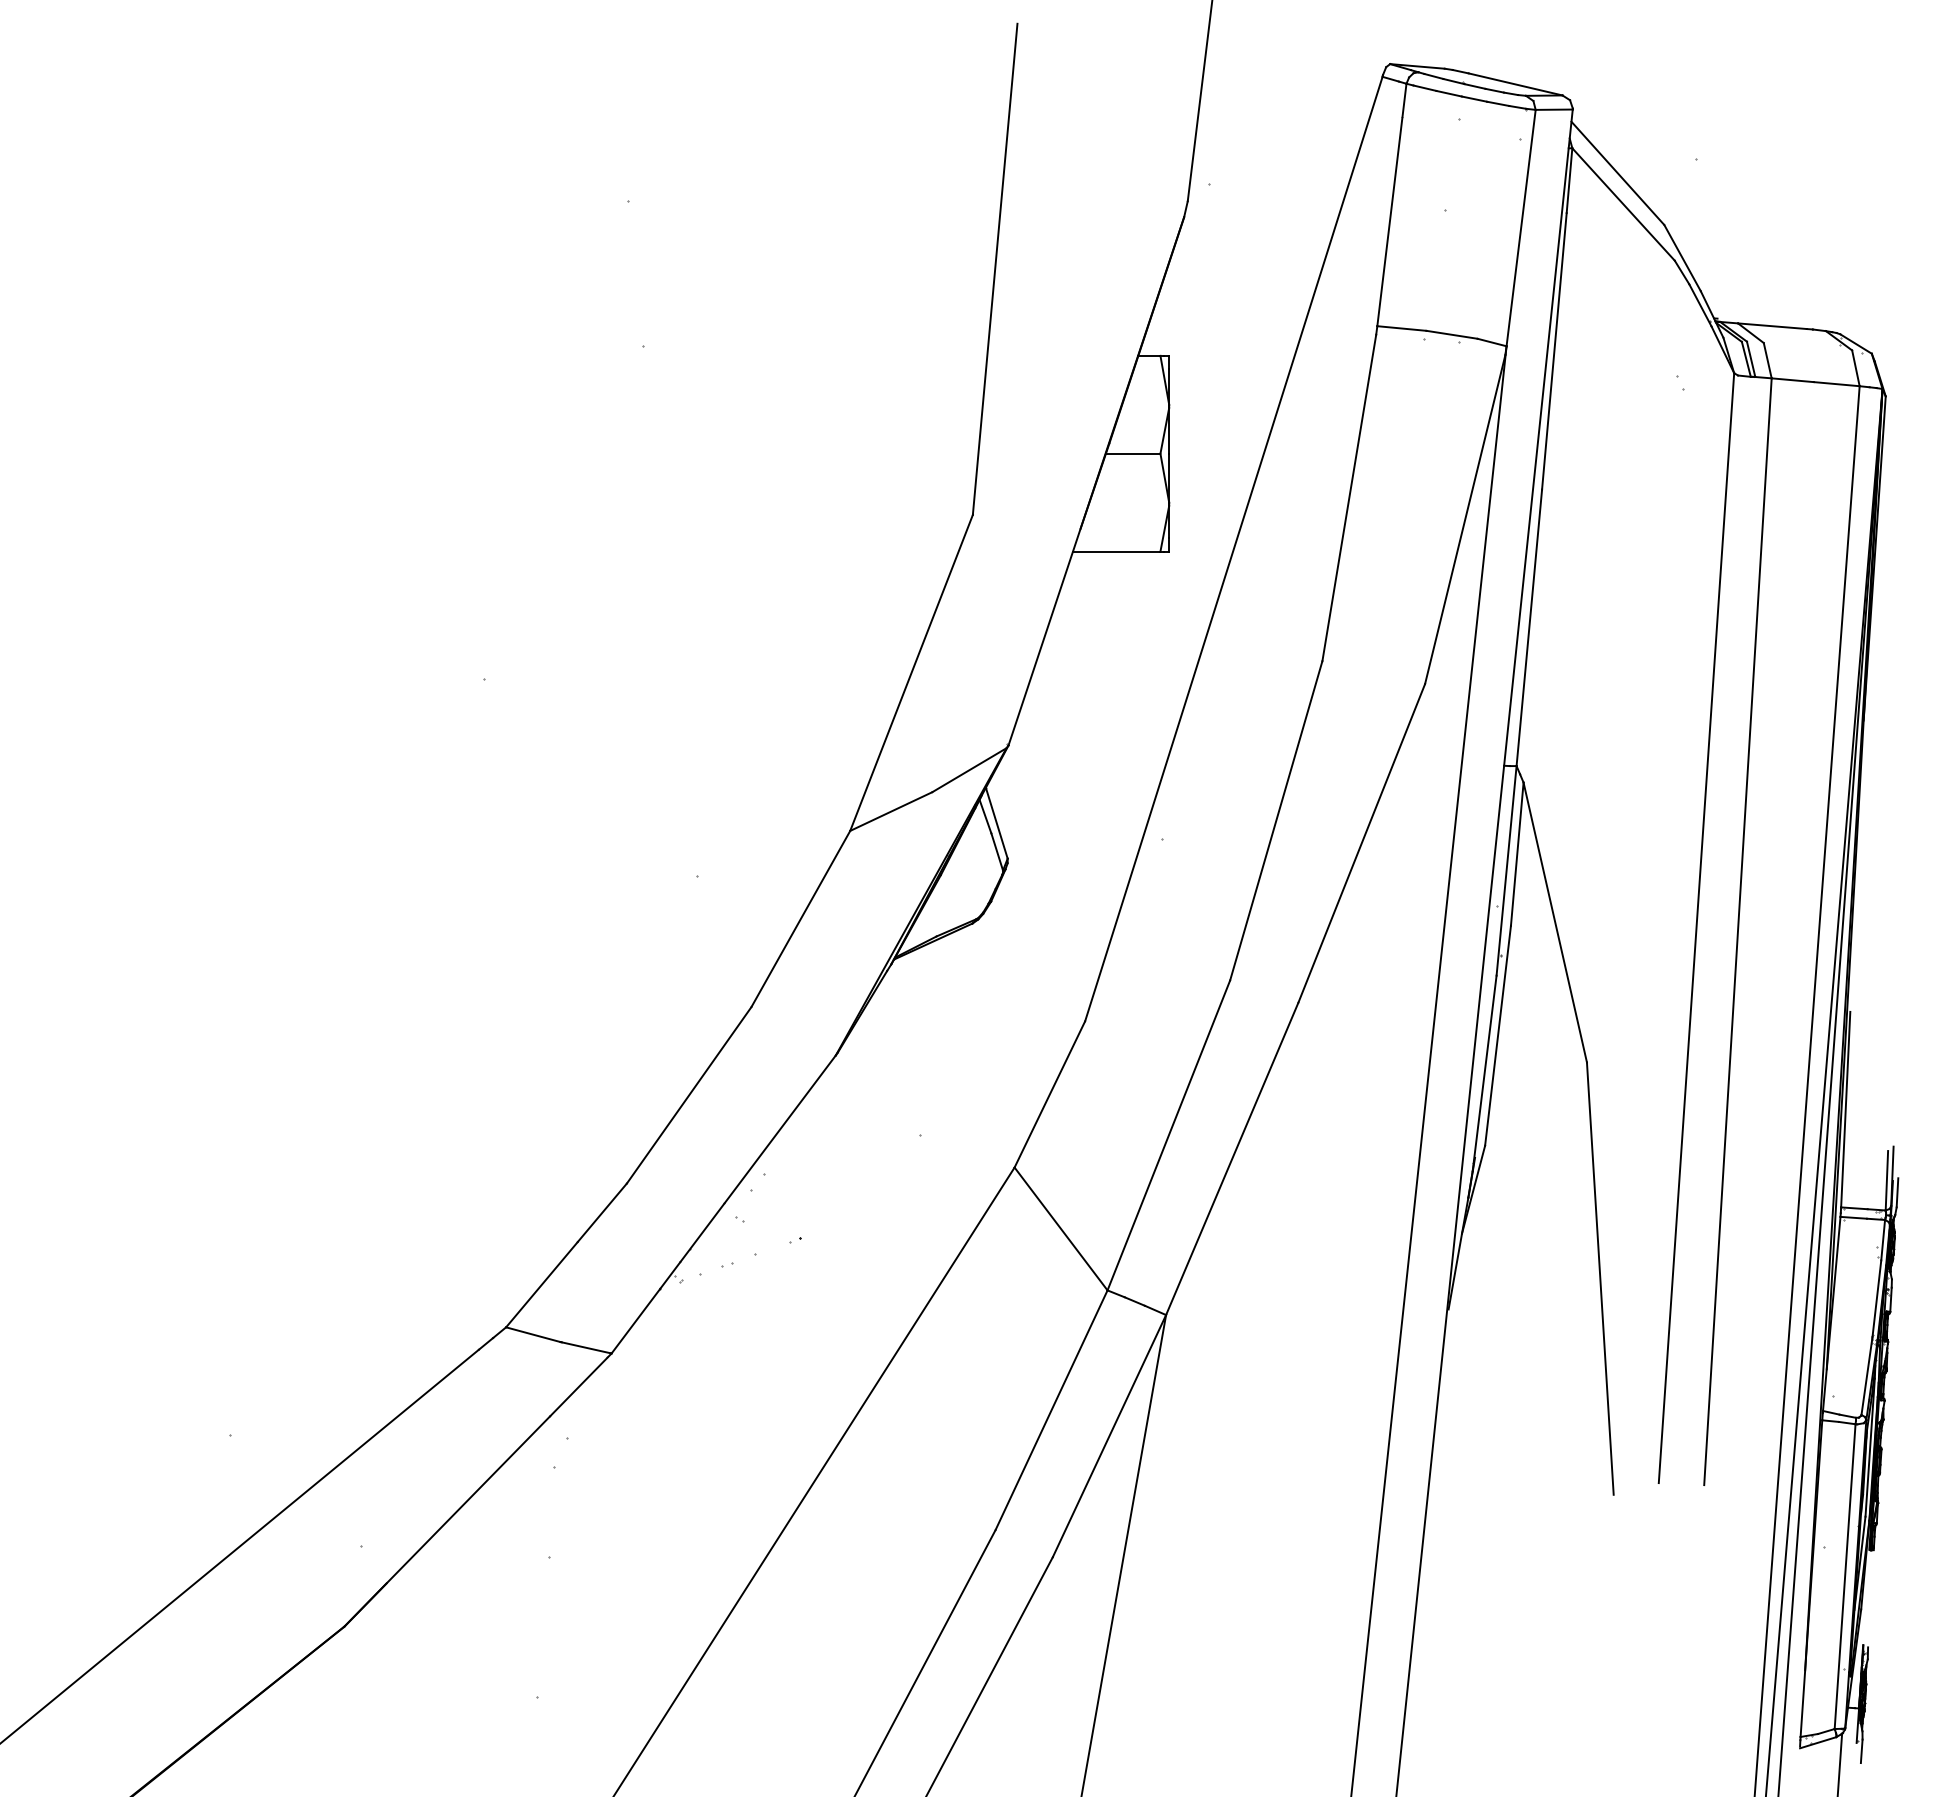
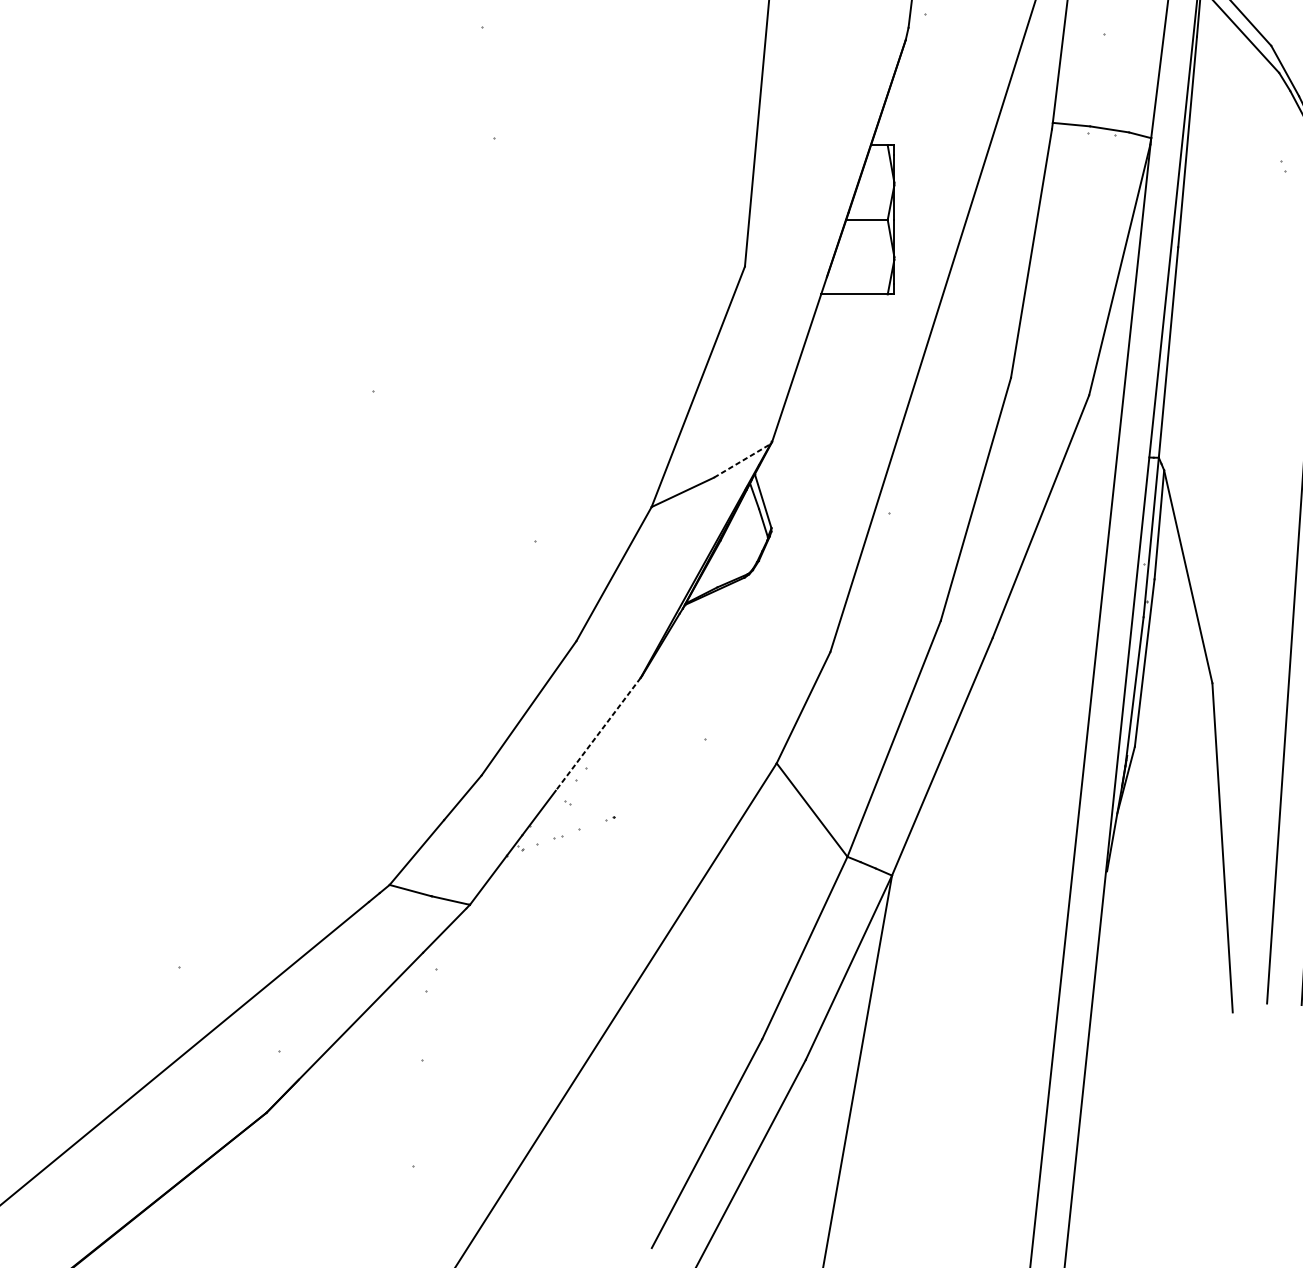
line: (969, 769) -> (742, 460), solid -> dashed
line: (780, 1129) -> (598, 734), solid -> dashed

